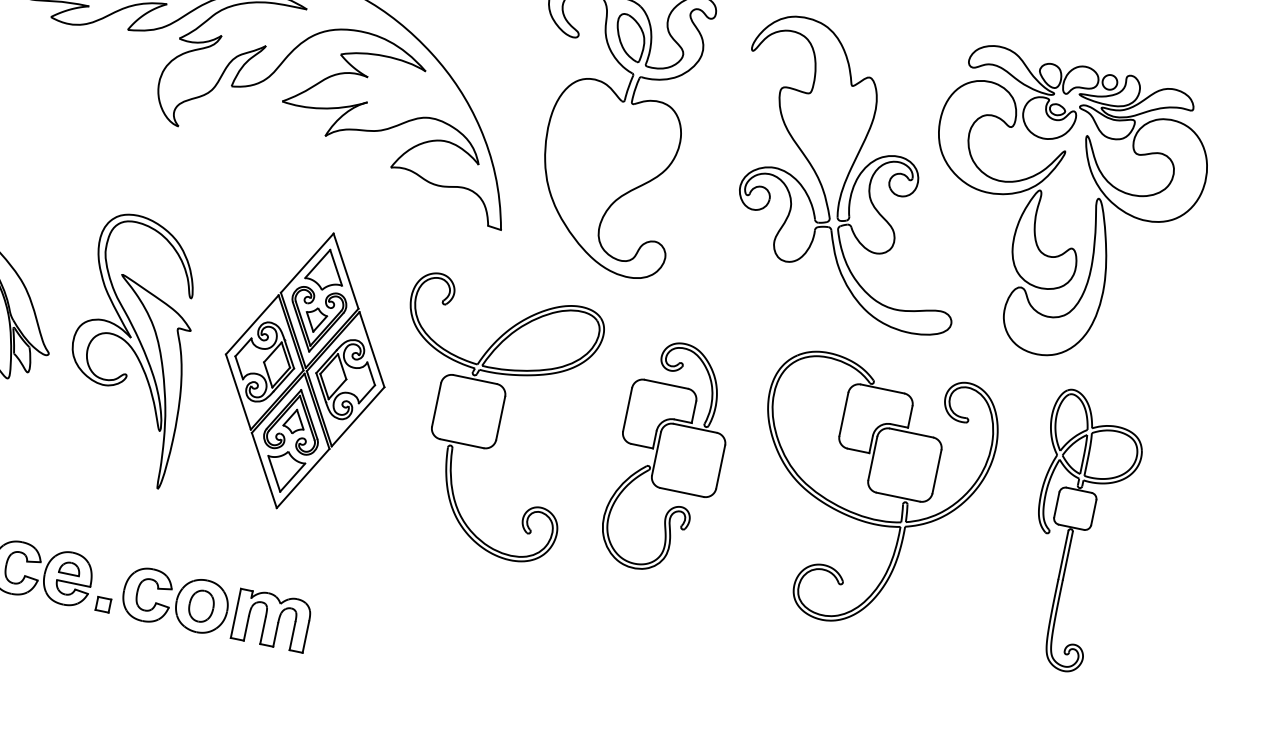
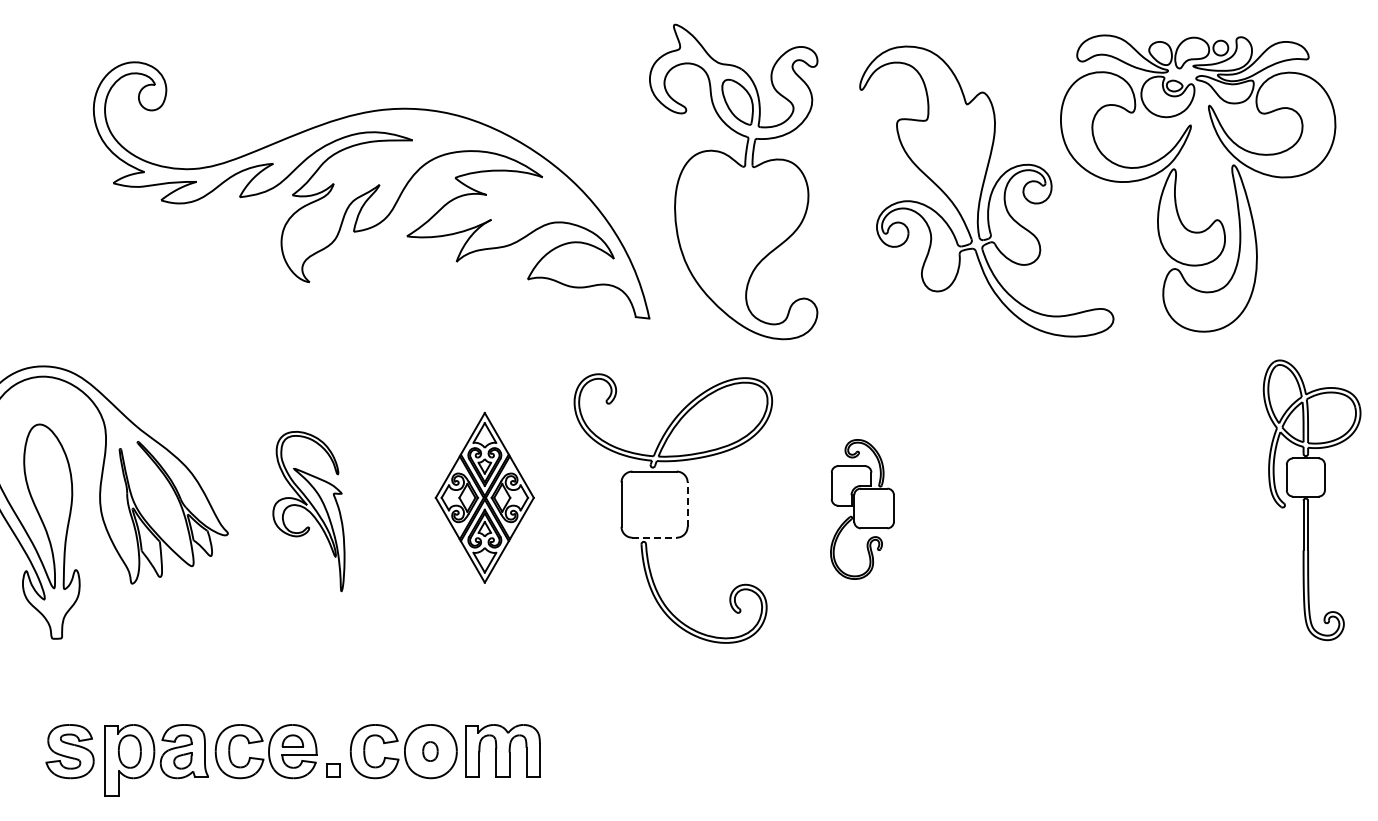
part: (131, 348) -> (308, 511), size x0.6
part: (305, 370) -> (484, 497), size x0.6
line: (500, 418) -> (687, 504), solid -> dashed
line: (462, 443) -> (655, 537), solid -> dashed
part: (669, 458) -> (862, 509), size x0.6
part: (867, 495) -> (1065, 505), removed
part: (1076, 532) -> (1311, 500), moved
part: (201, 606) -> (430, 751), size x0.6

